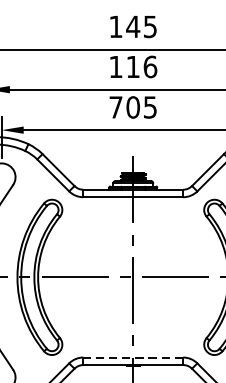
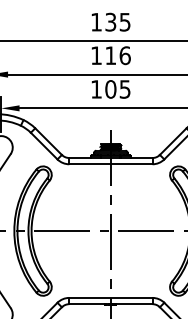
text: (132, 25) -> (110, 21), 145 -> 135
text: (115, 107) -> (96, 89), 705 -> 105
line: (132, 357) -> (110, 297), dashed -> solid

